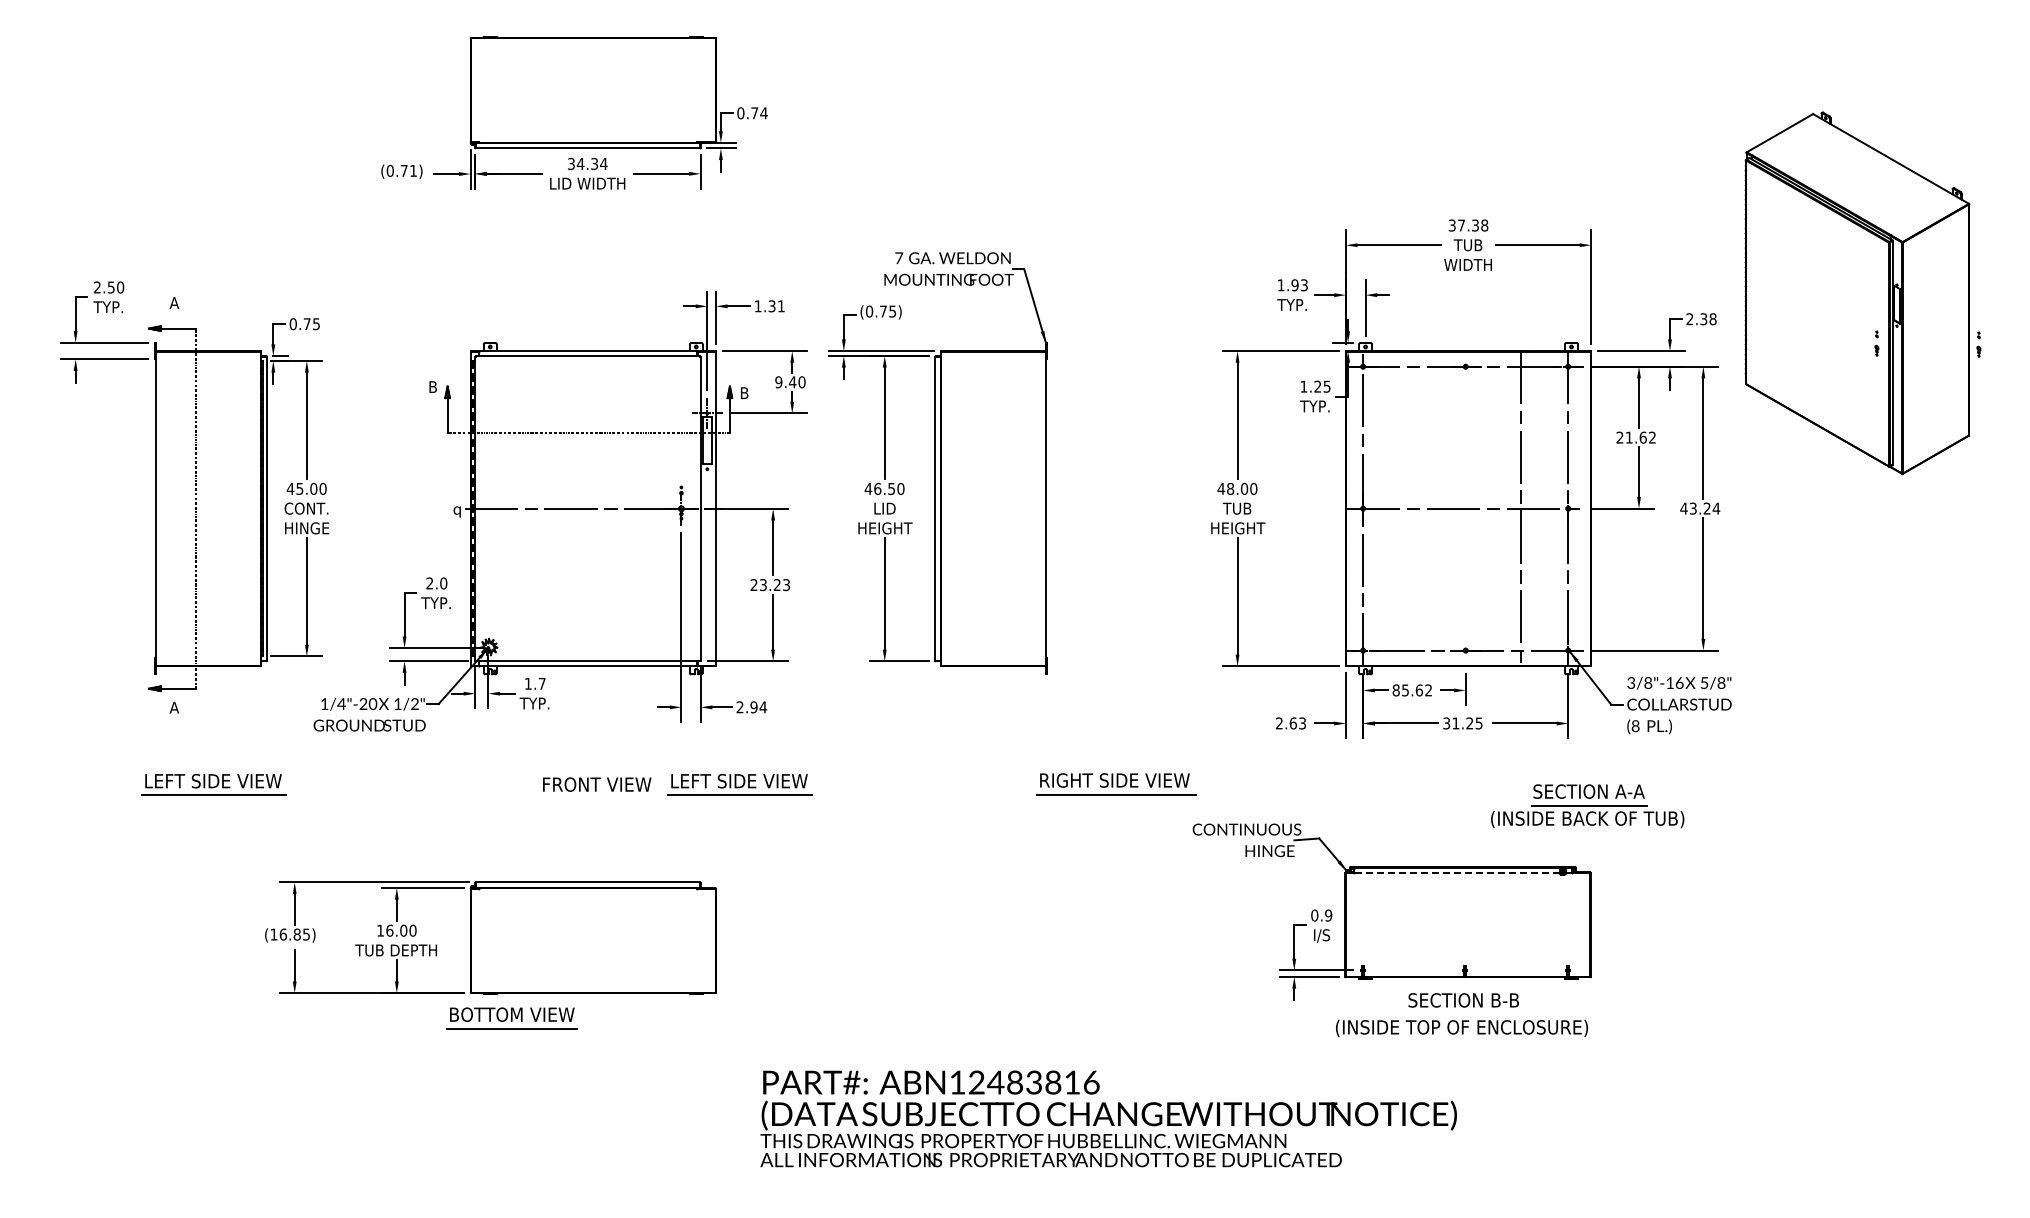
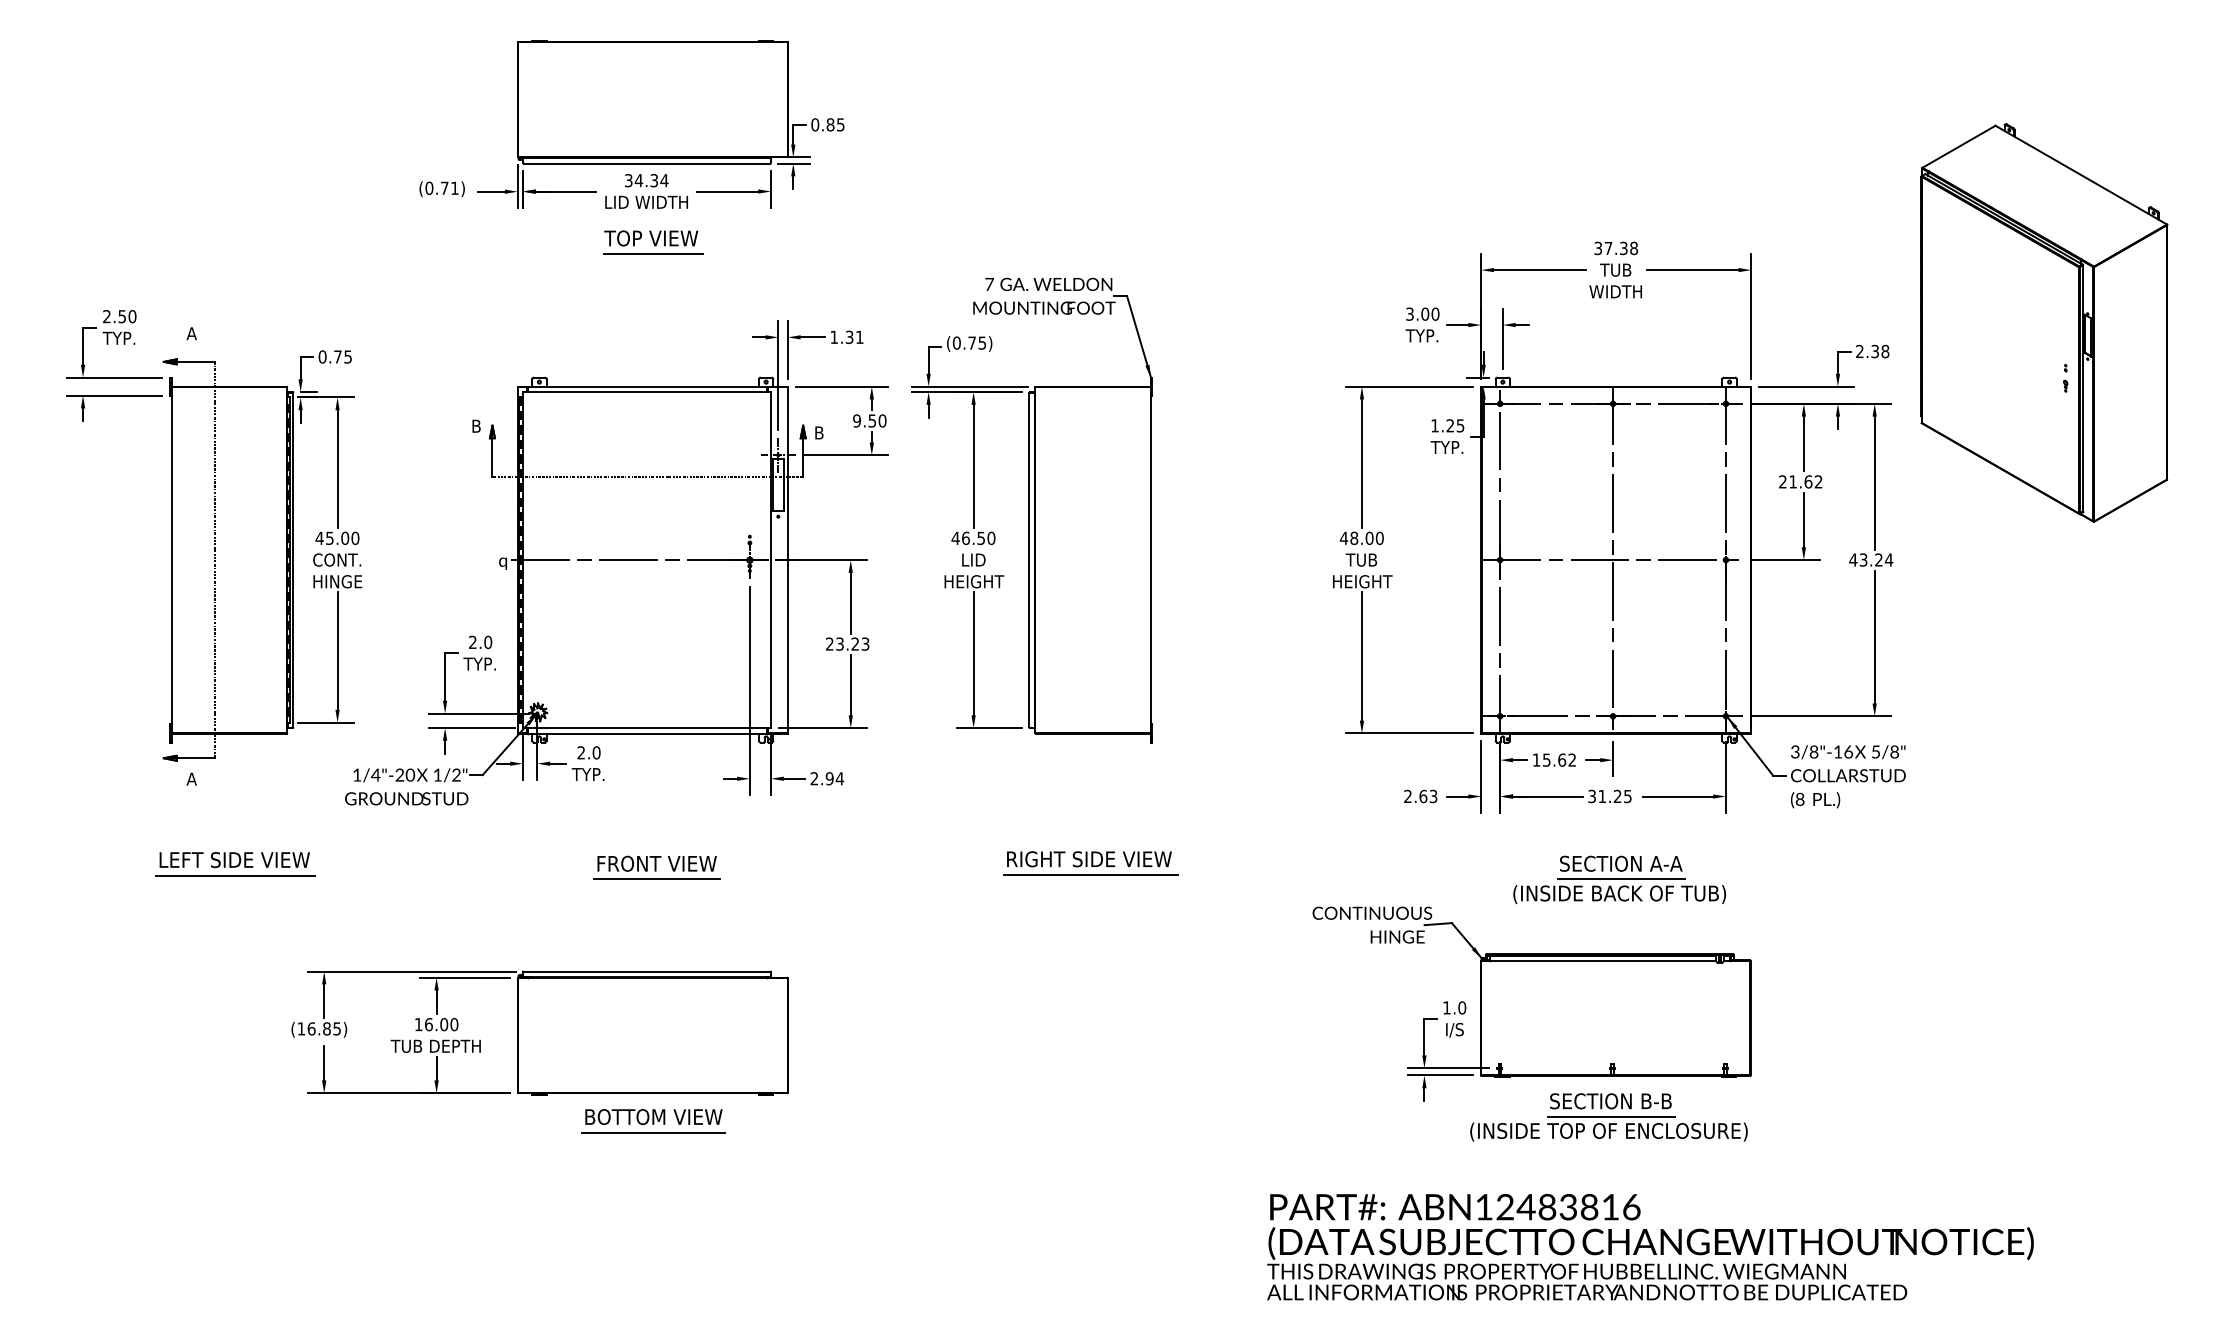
text: (759, 113) -> (835, 125), 0.74 -> 0.85
part: (593, 220) -> (653, 242), added
text: (1292, 285) -> (1422, 314), 1.93 -> 3.00
part: (1978, 344) -> (2177, 379), removed
text: (792, 382) -> (872, 421), 9.40 -> 9.50
line: (1520, 508) -> (1612, 559), moved
text: (534, 683) -> (588, 752), 1.7 -> 2.0
text: (1395, 690) -> (1535, 760), 85.62 -> 15.62
part: (739, 784) -> (813, 863), removed
part: (1116, 784) -> (1091, 863), moved
line: (596, 798) -> (656, 879), added
part: (1587, 806) -> (1619, 880), moved
line: (1456, 872) -> (1602, 960), dashed -> solid
text: (1321, 915) -> (1454, 1007), 0.9 -> 1.0
line: (1463, 1014) -> (1610, 1116), added
part: (511, 1018) -> (653, 1121), moved
text: (1108, 1118) -> (1650, 1246), moved

